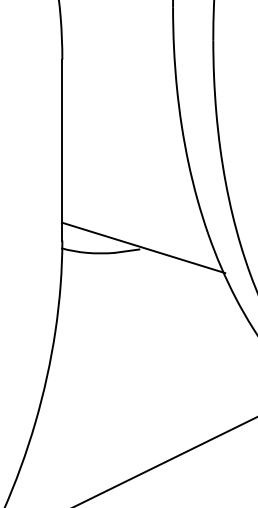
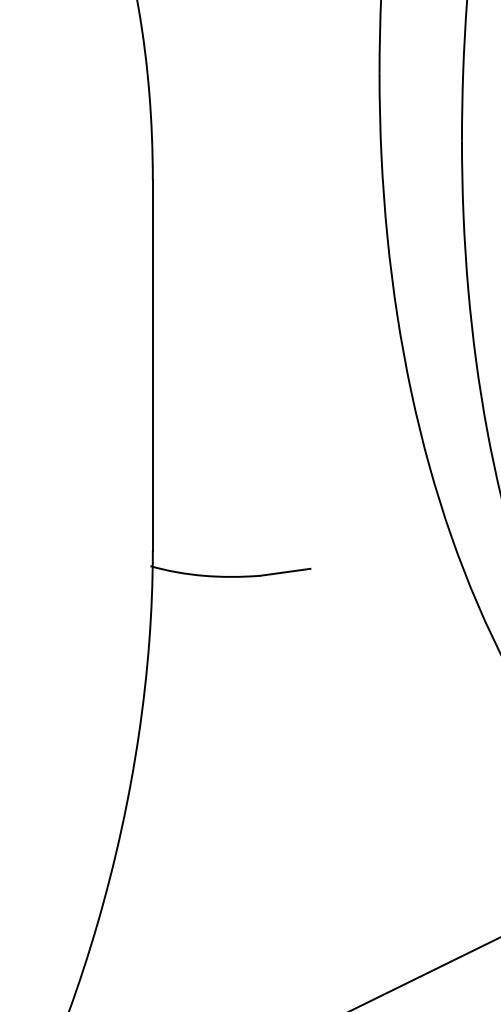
line: (143, 247) -> (319, 564), removed

